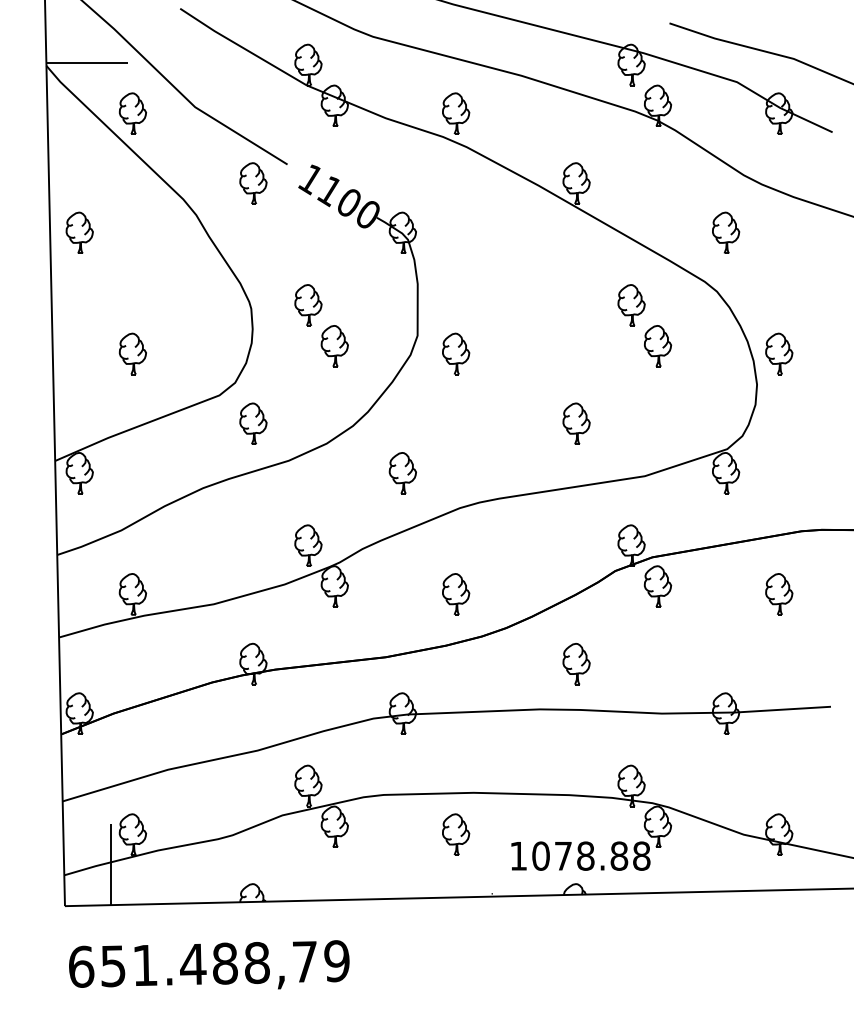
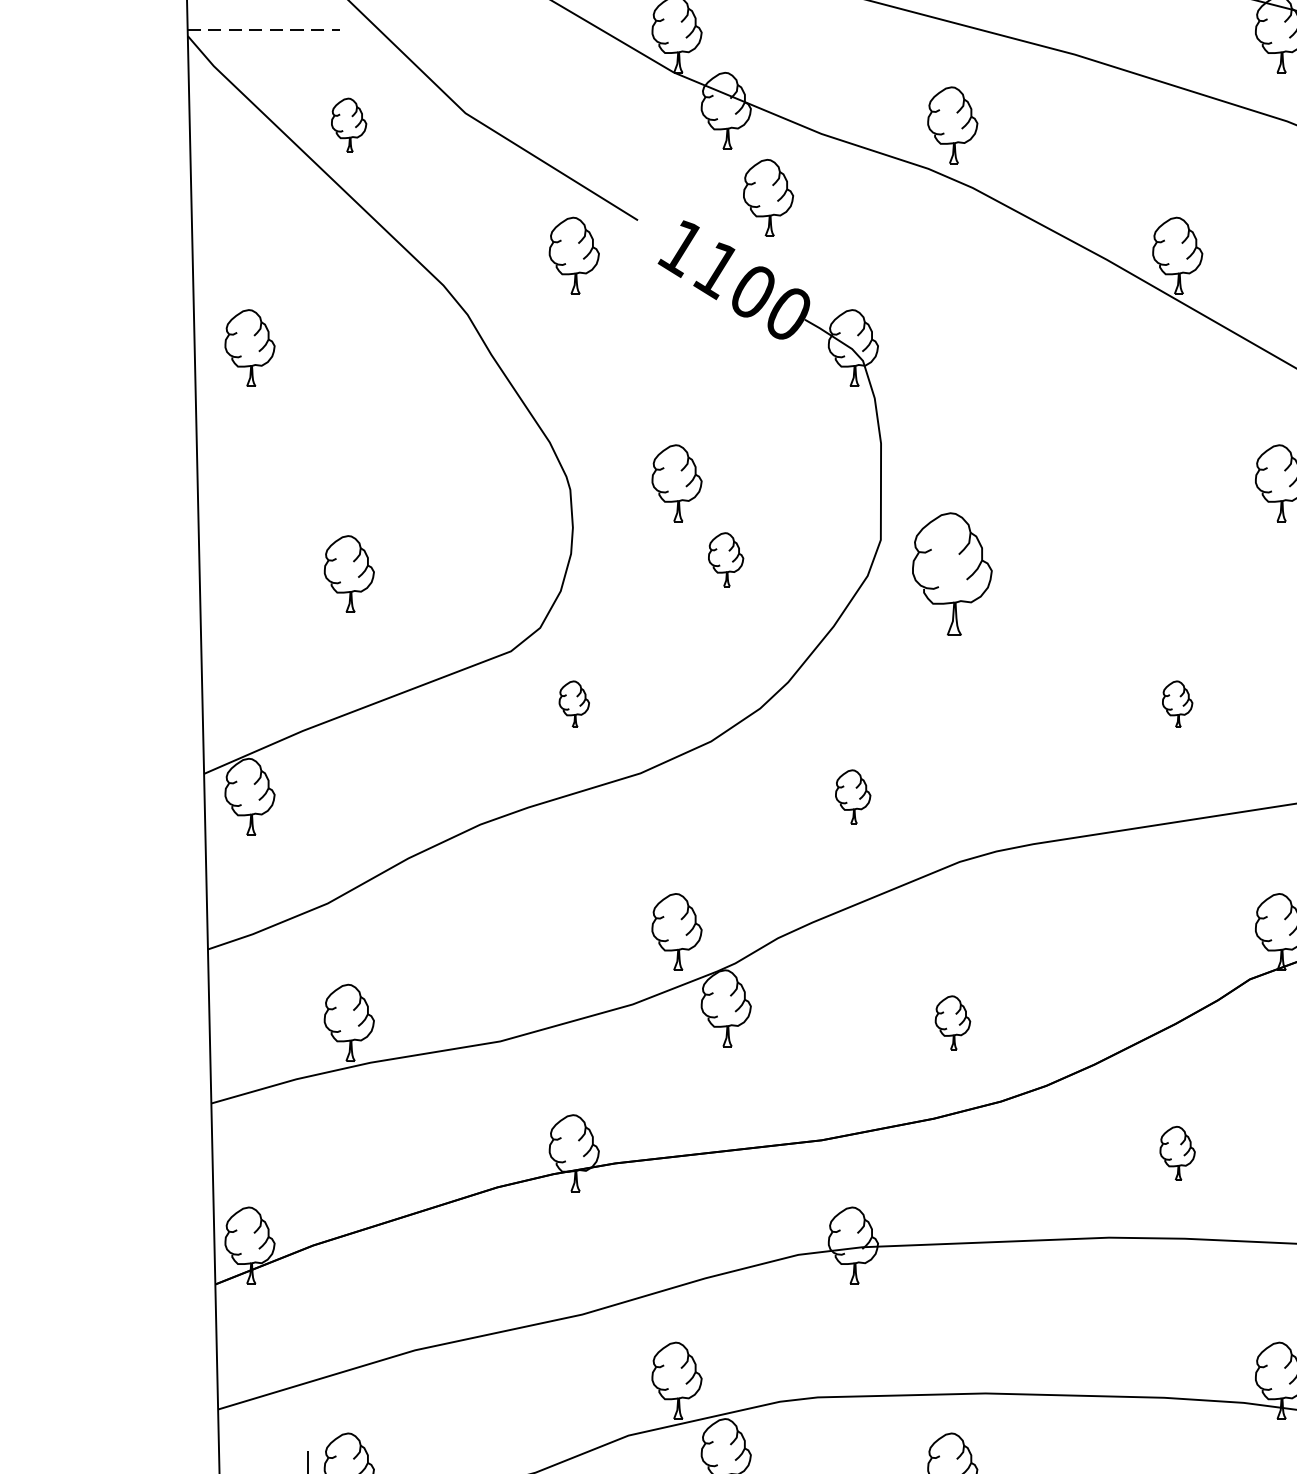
line: (87, 62) -> (264, 29), solid -> dashed
part: (132, 113) -> (348, 125), size x0.7
part: (357, 152) -> (768, 197), added
part: (334, 346) -> (725, 560), size x0.7
part: (456, 353) -> (953, 573), size x1.6
part: (253, 423) -> (574, 703), size x0.6
part: (576, 423) -> (1177, 703), size x0.6
part: (402, 473) -> (852, 797), size x0.7
part: (456, 594) -> (953, 1023), size x0.7
part: (576, 664) -> (1177, 1153), size x0.7

